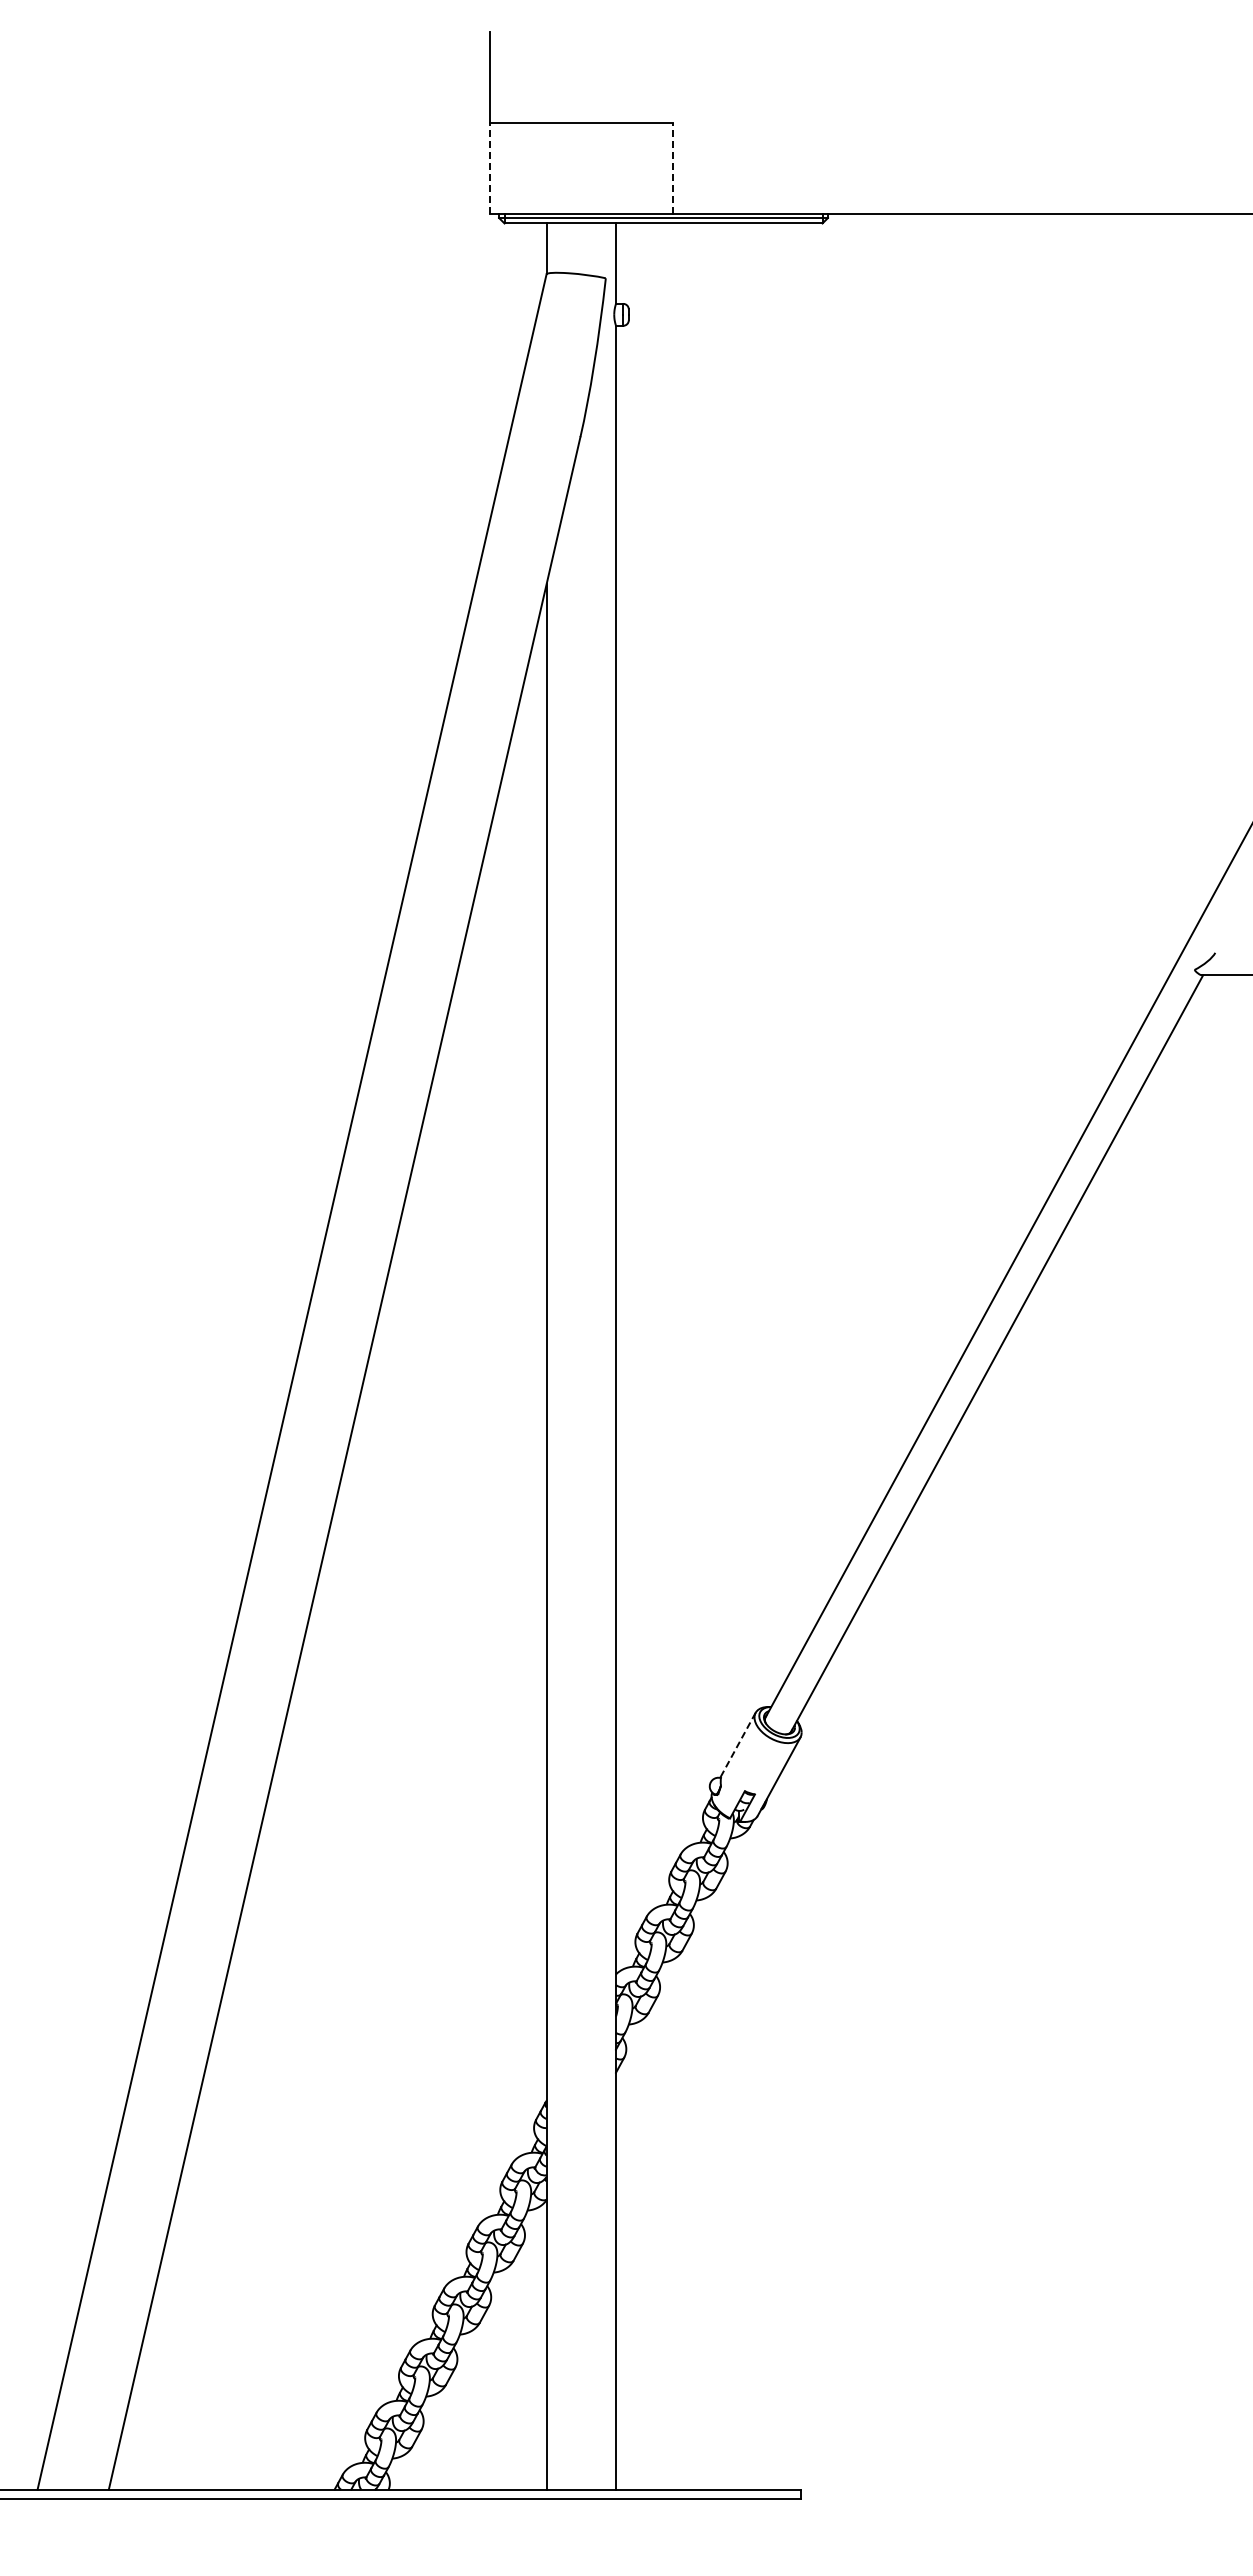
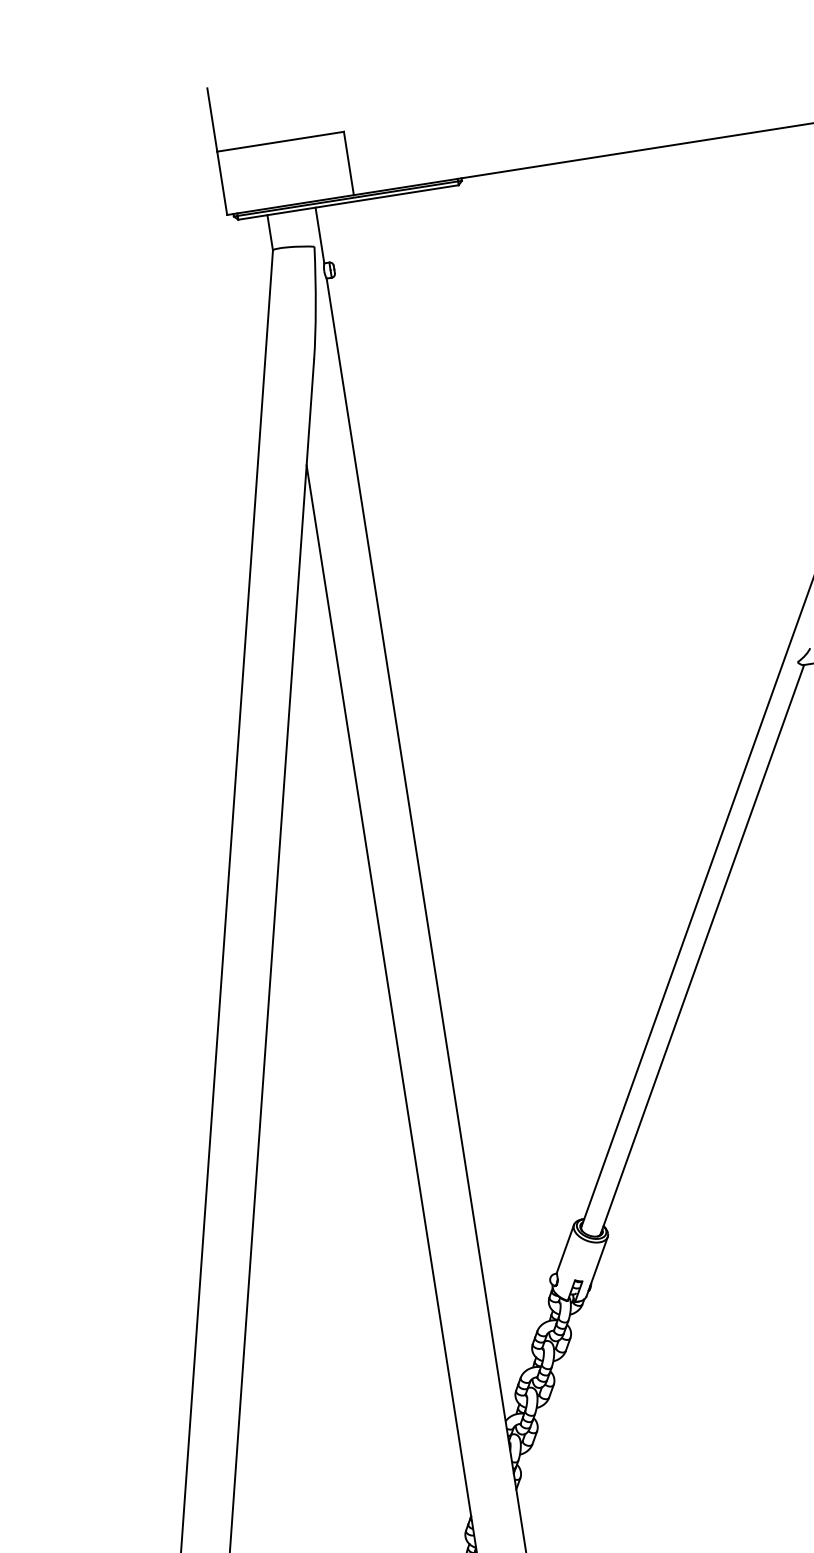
line: (489, 168) -> (221, 183), dashed -> solid
line: (672, 168) -> (348, 163), dashed -> solid
line: (737, 1745) -> (565, 1249), dashed -> solid

